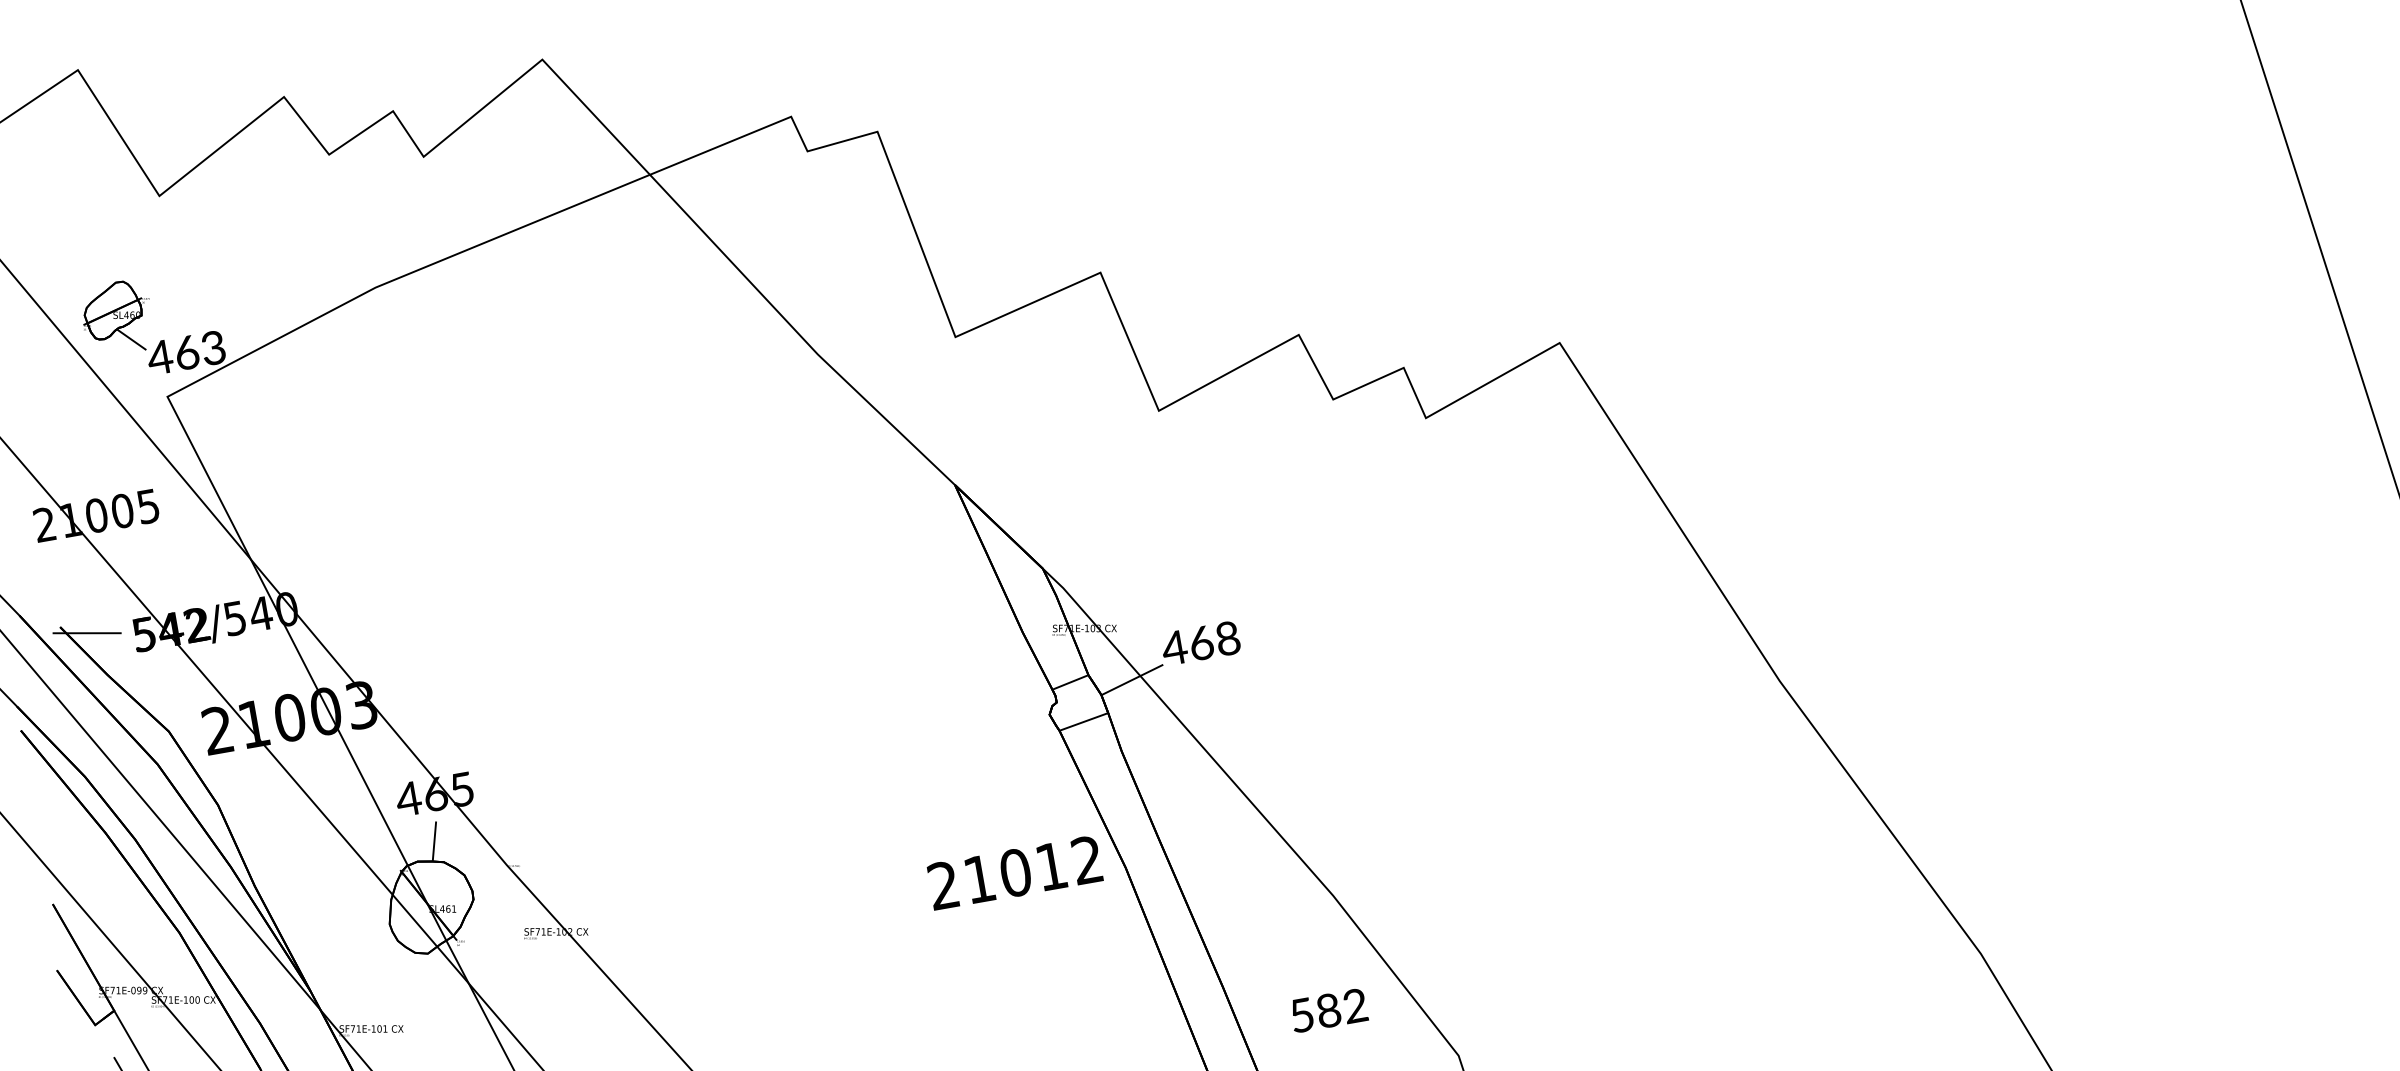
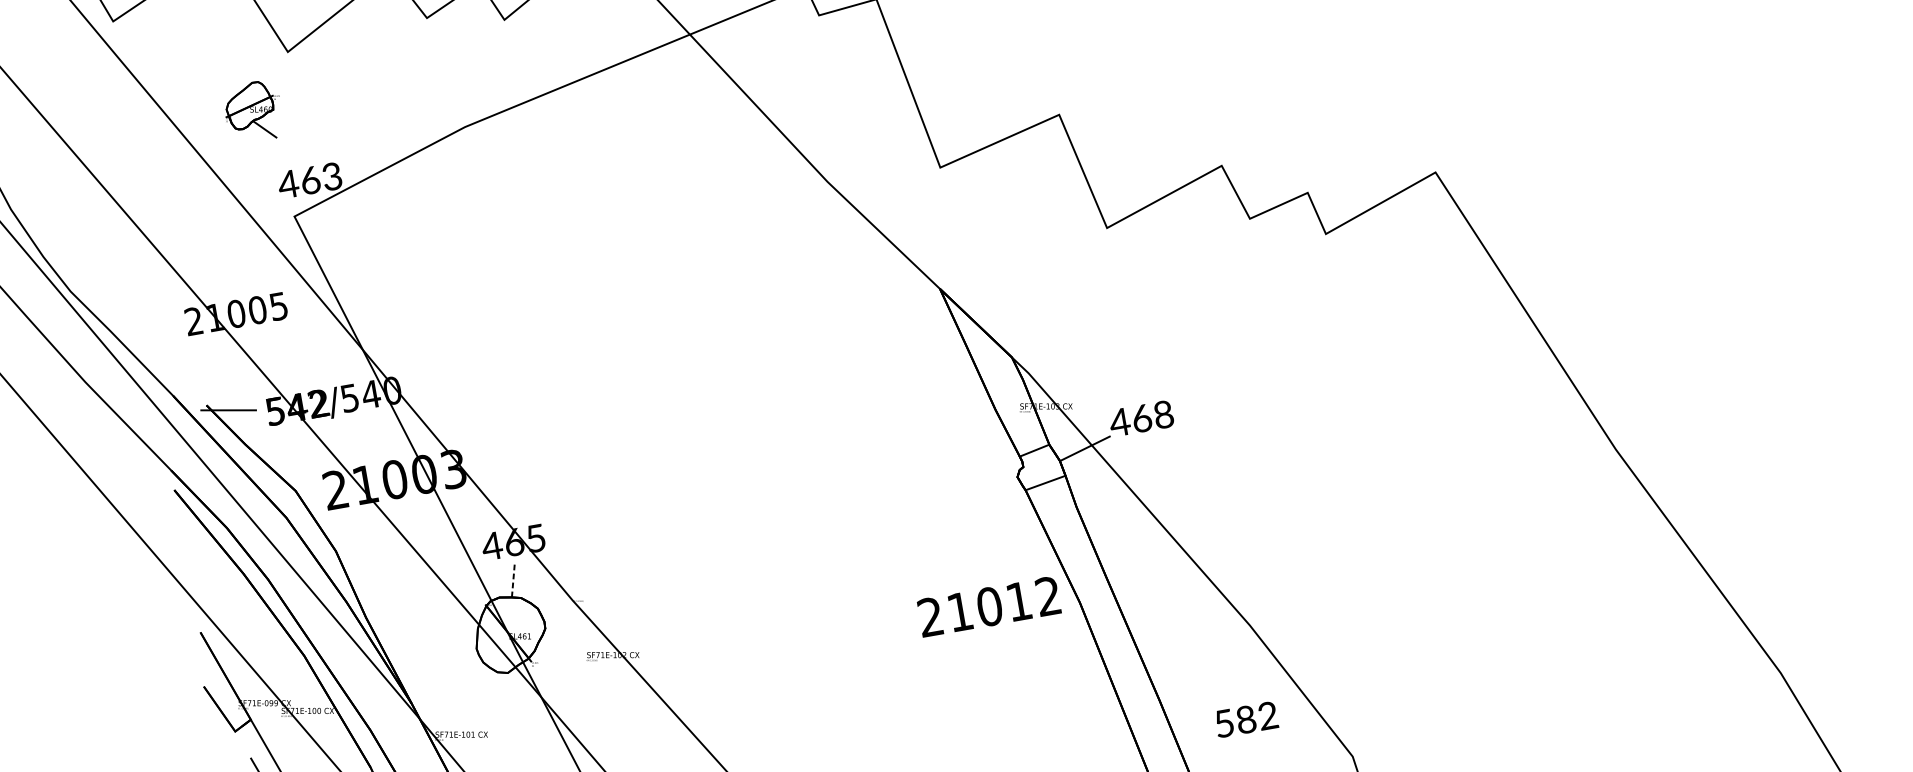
part: (116, 315) -> (252, 109), moved
line: (434, 841) -> (513, 581), solid -> dashed

